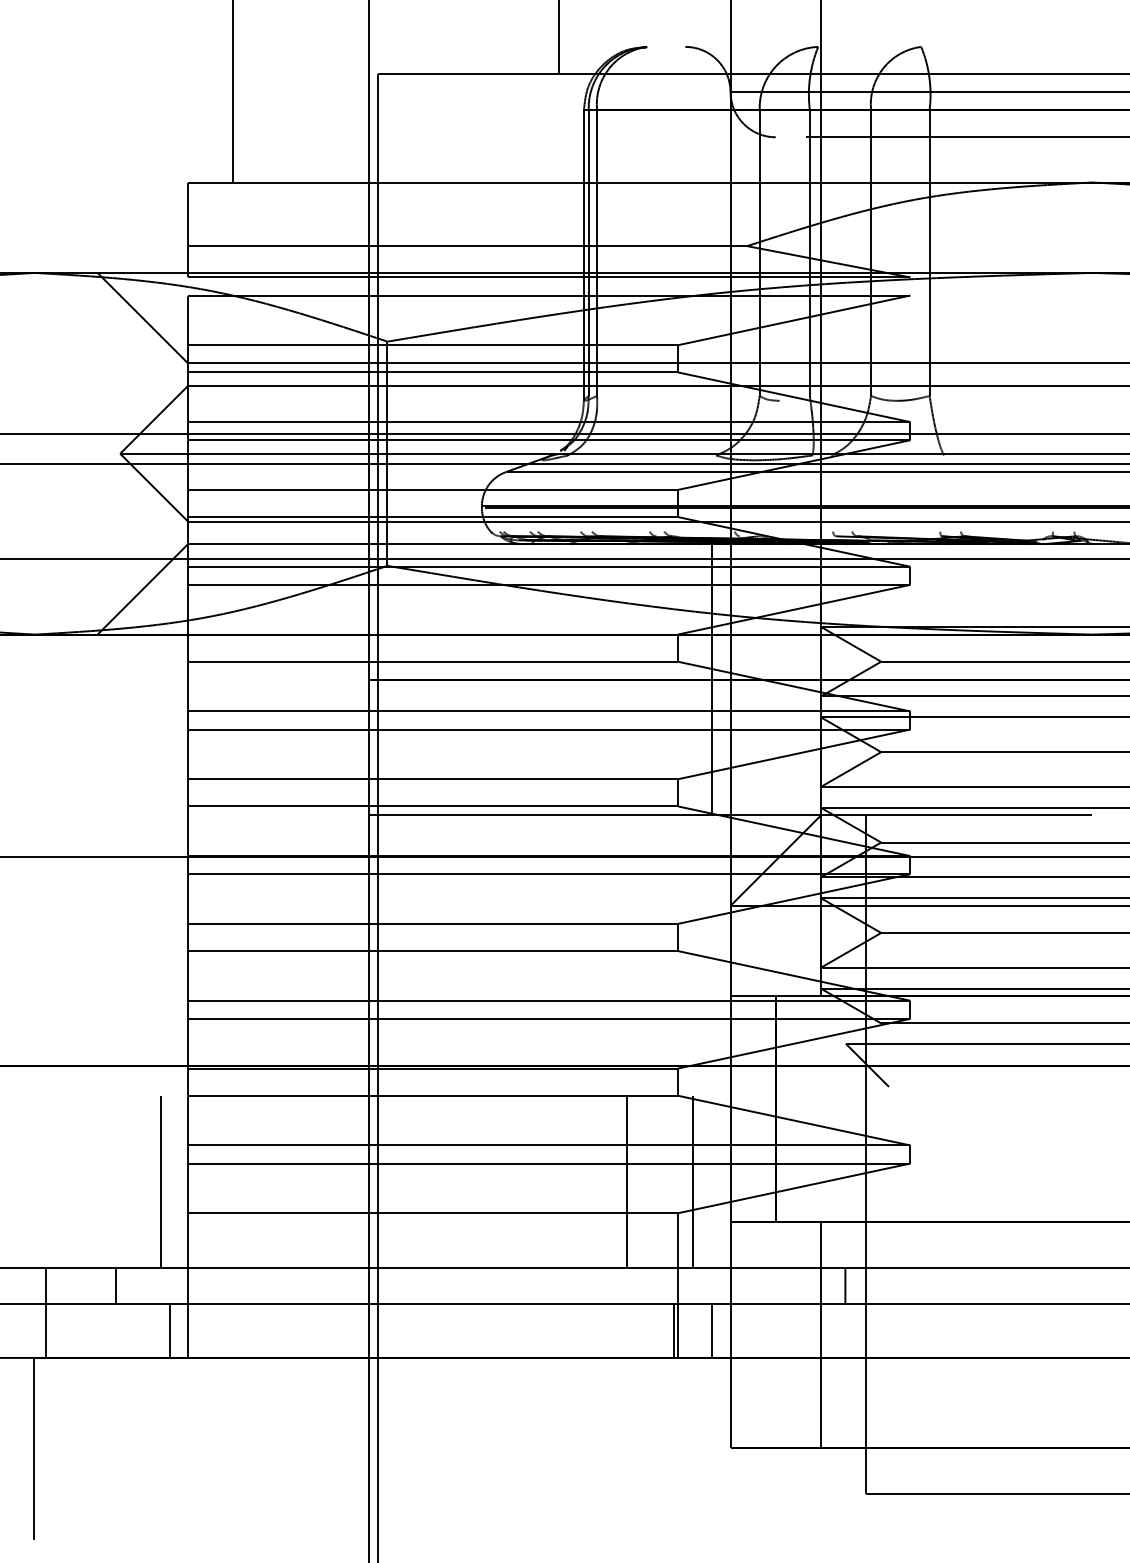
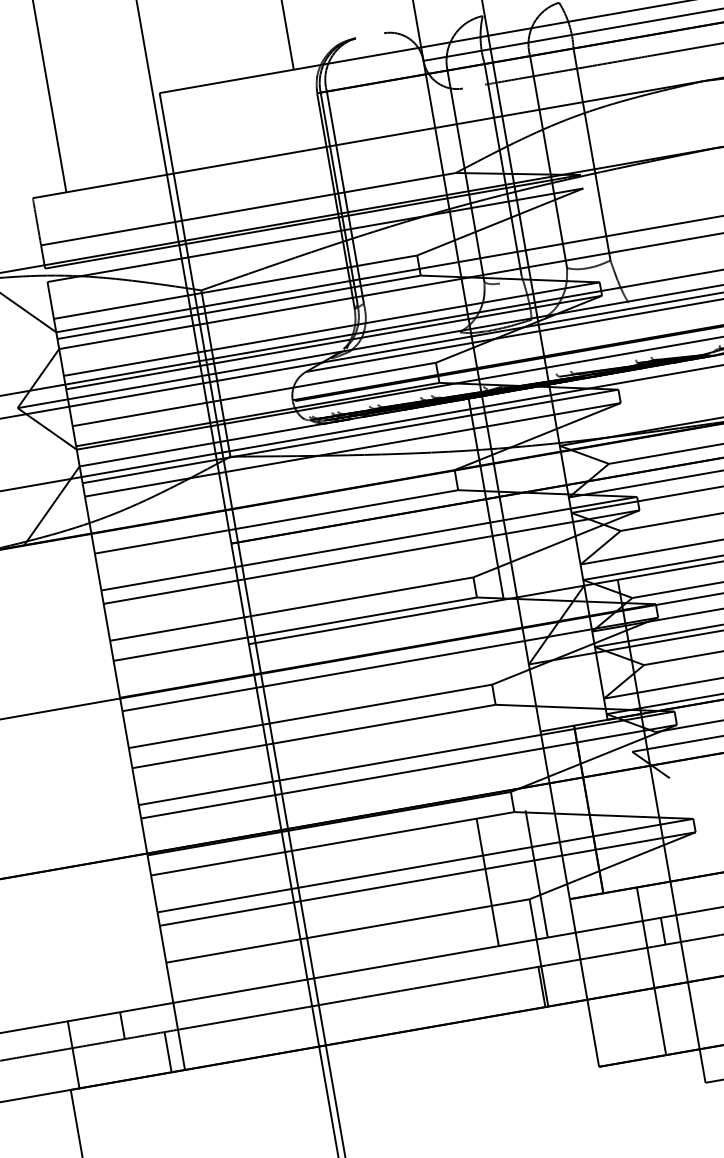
line: (161, 1181) -> (142, 942), removed
line: (712, 1330) -> (570, 981), removed

